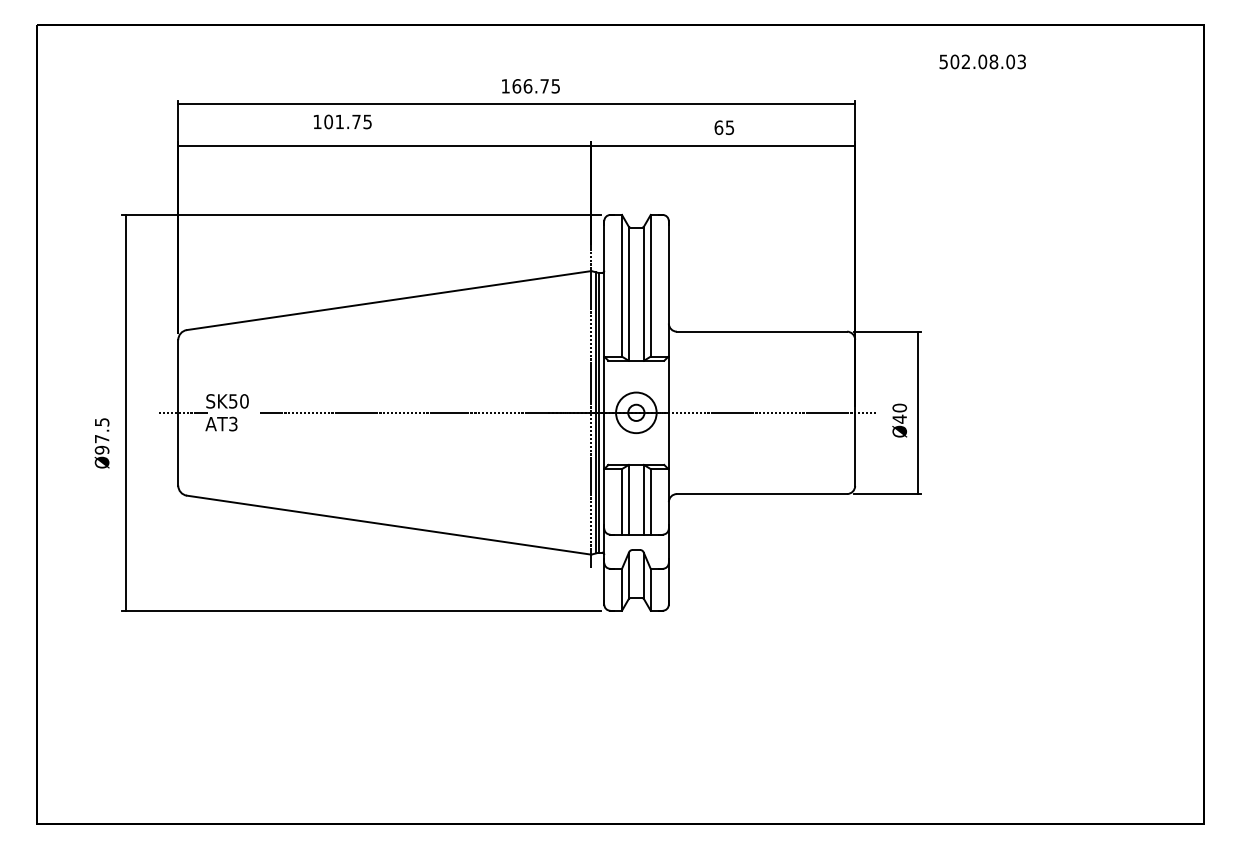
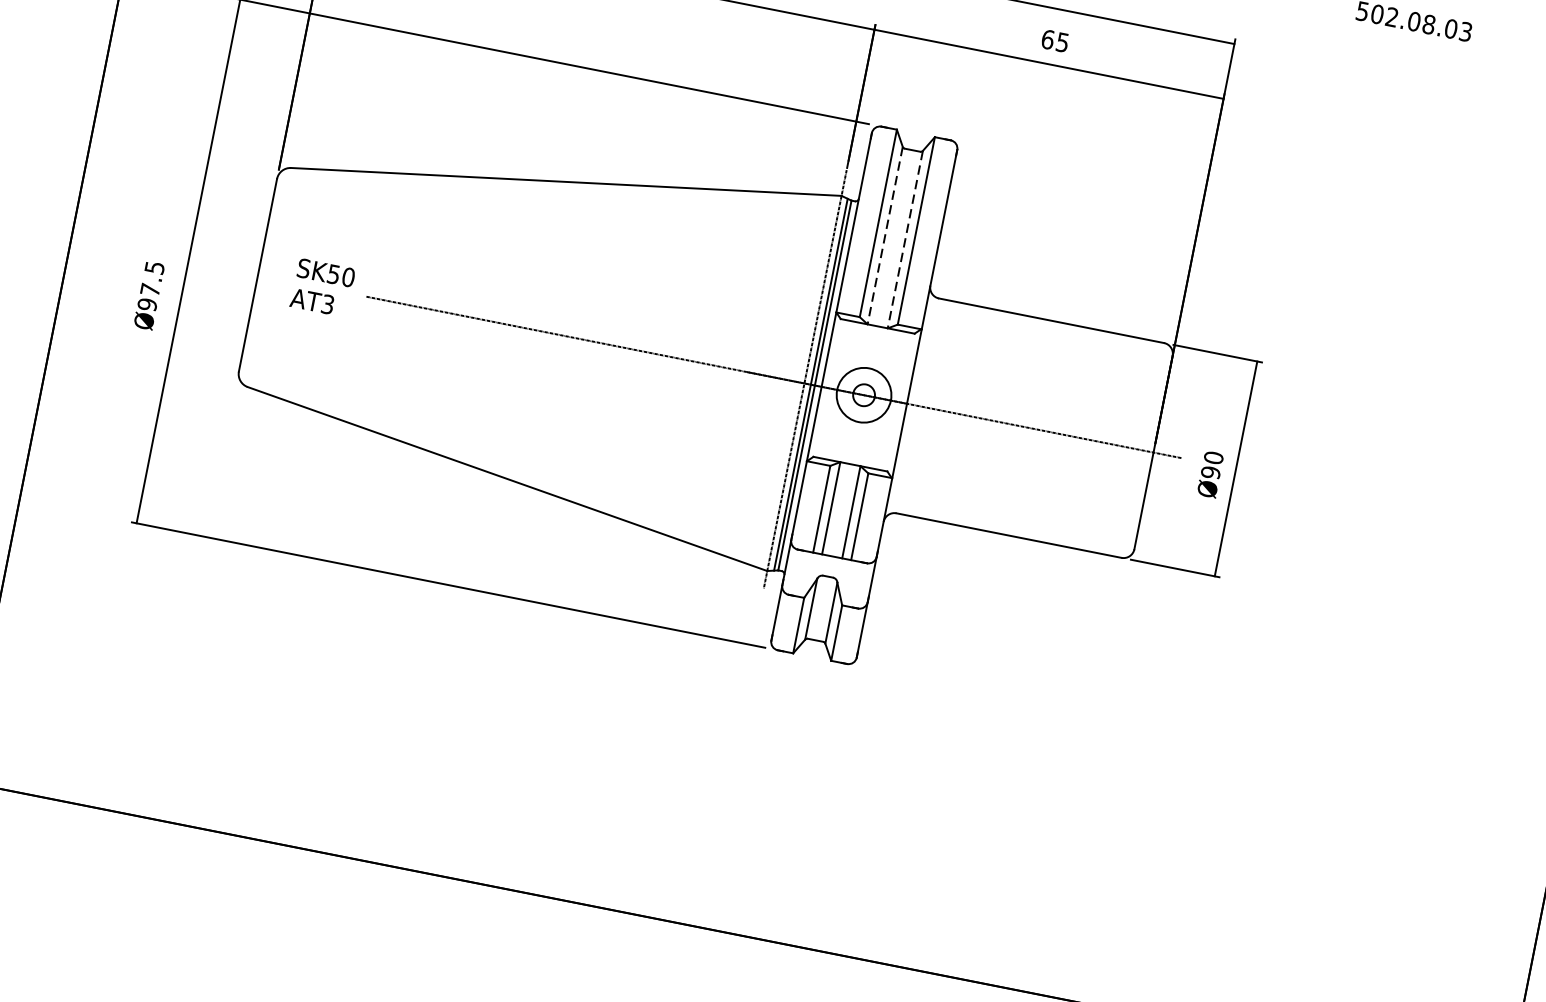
line: (628, 294) -> (884, 236), solid -> dashed
line: (643, 294) -> (904, 240), solid -> dashed
line: (182, 412) -> (263, 275), removed
text: (899, 418) -> (1210, 471), Ø40 -> Ø90

